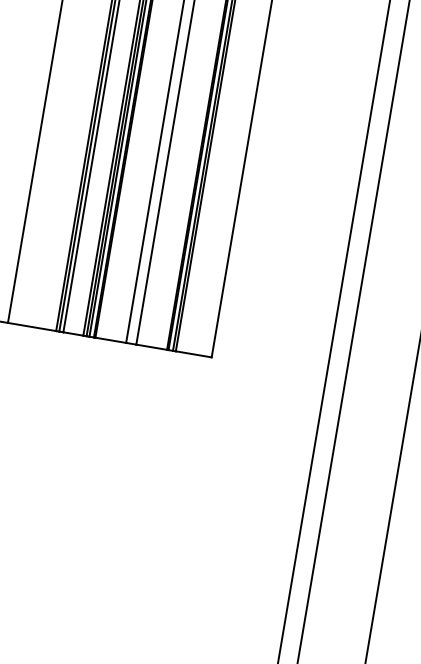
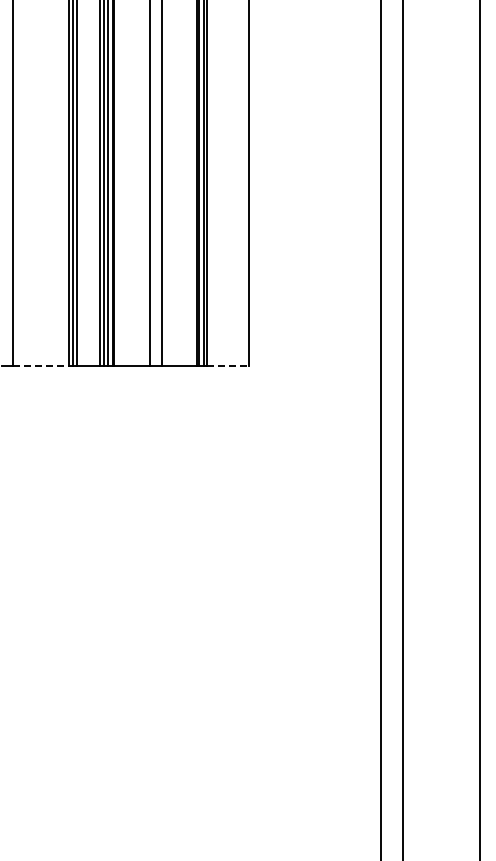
line: (32, 326) -> (41, 365), solid -> dashed
line: (194, 354) -> (228, 365), solid -> dashed

